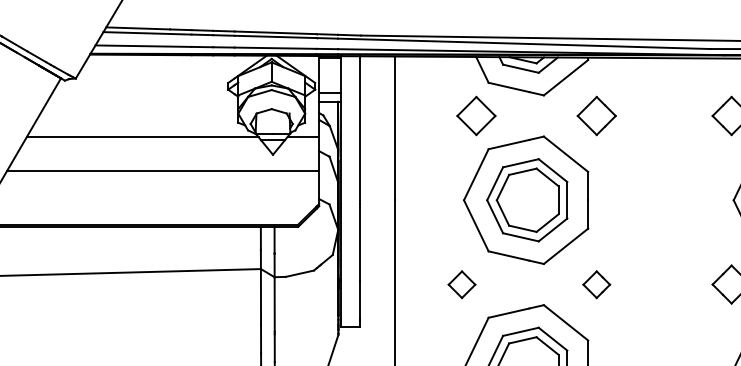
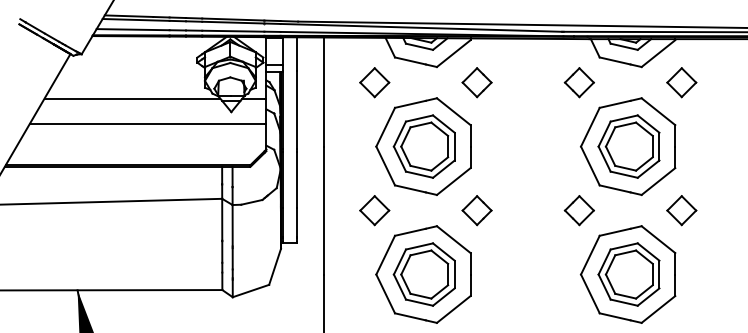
part: (476, 115) -> (374, 82), moved
part: (461, 284) -> (374, 210), size x1.43
part: (595, 284) -> (476, 210), size x1.43

